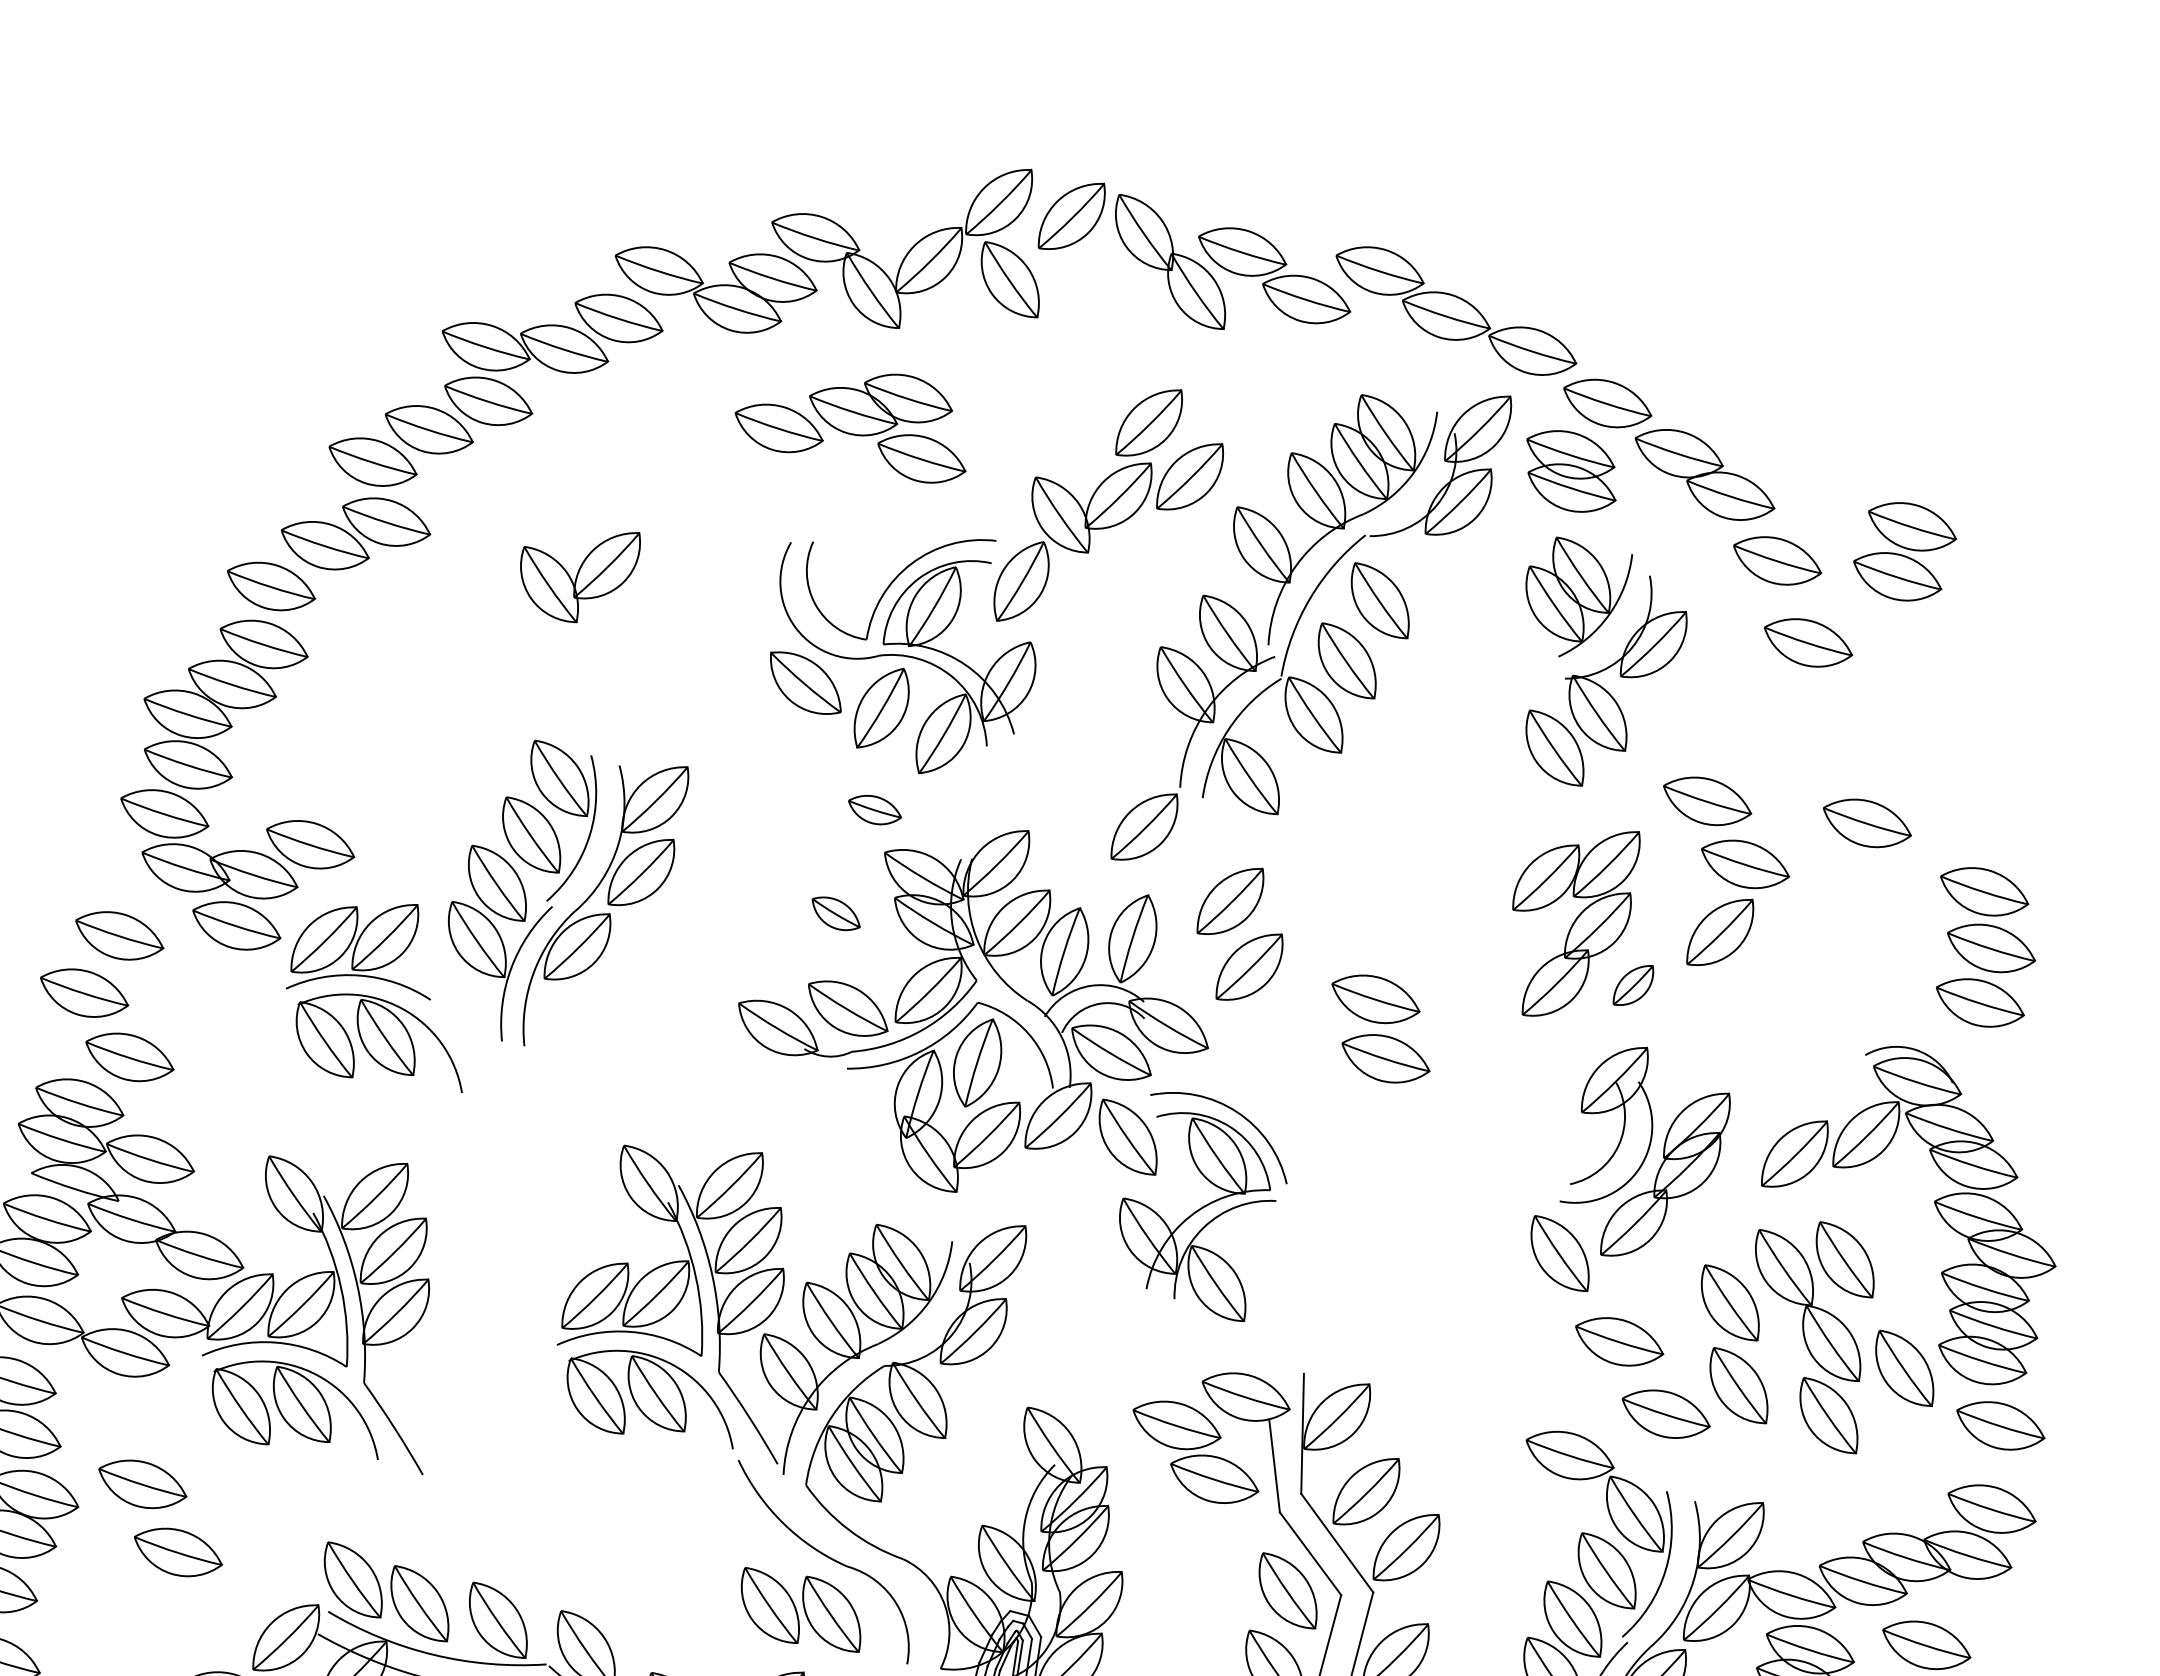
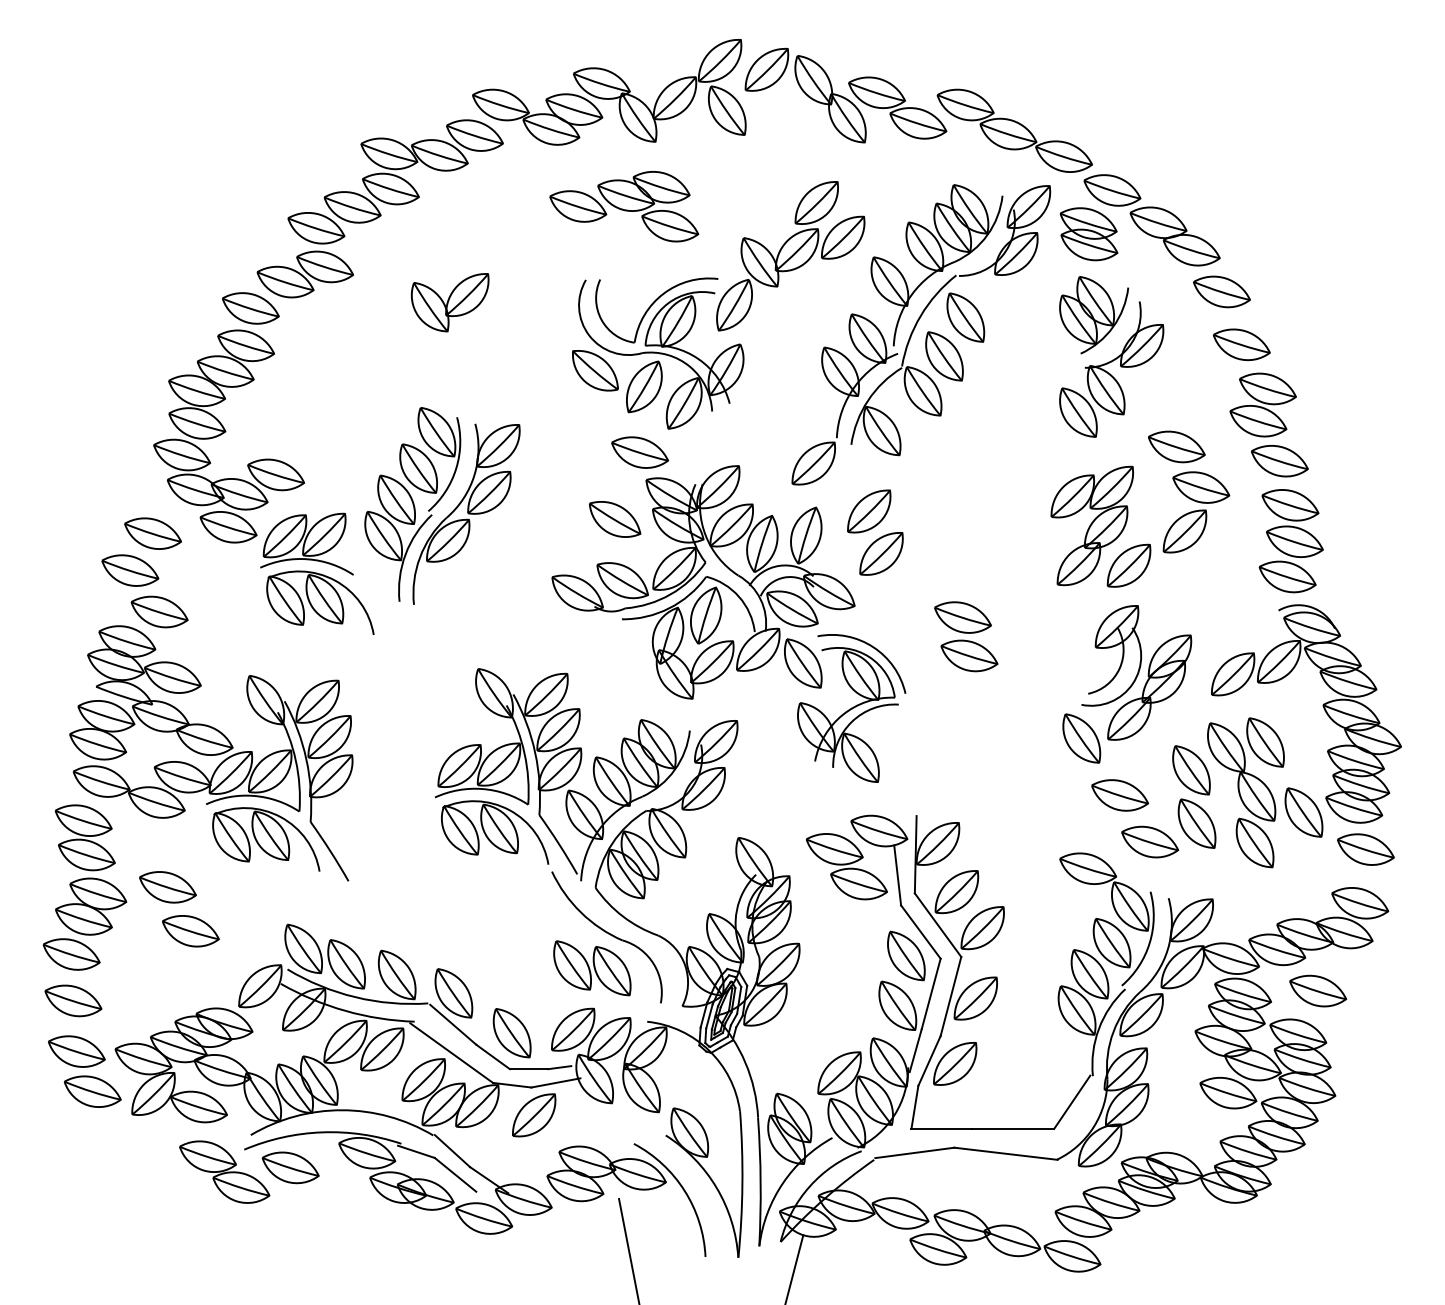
part: (1904, 550) -> (1262, 404), moved
part: (874, 809) -> (639, 452), size x1.67
part: (835, 913) -> (614, 519), size x1.67
part: (1984, 947) -> (1290, 541), moved
part: (1632, 985) -> (1128, 565), size x1.67
part: (1381, 1028) -> (966, 636), moved

